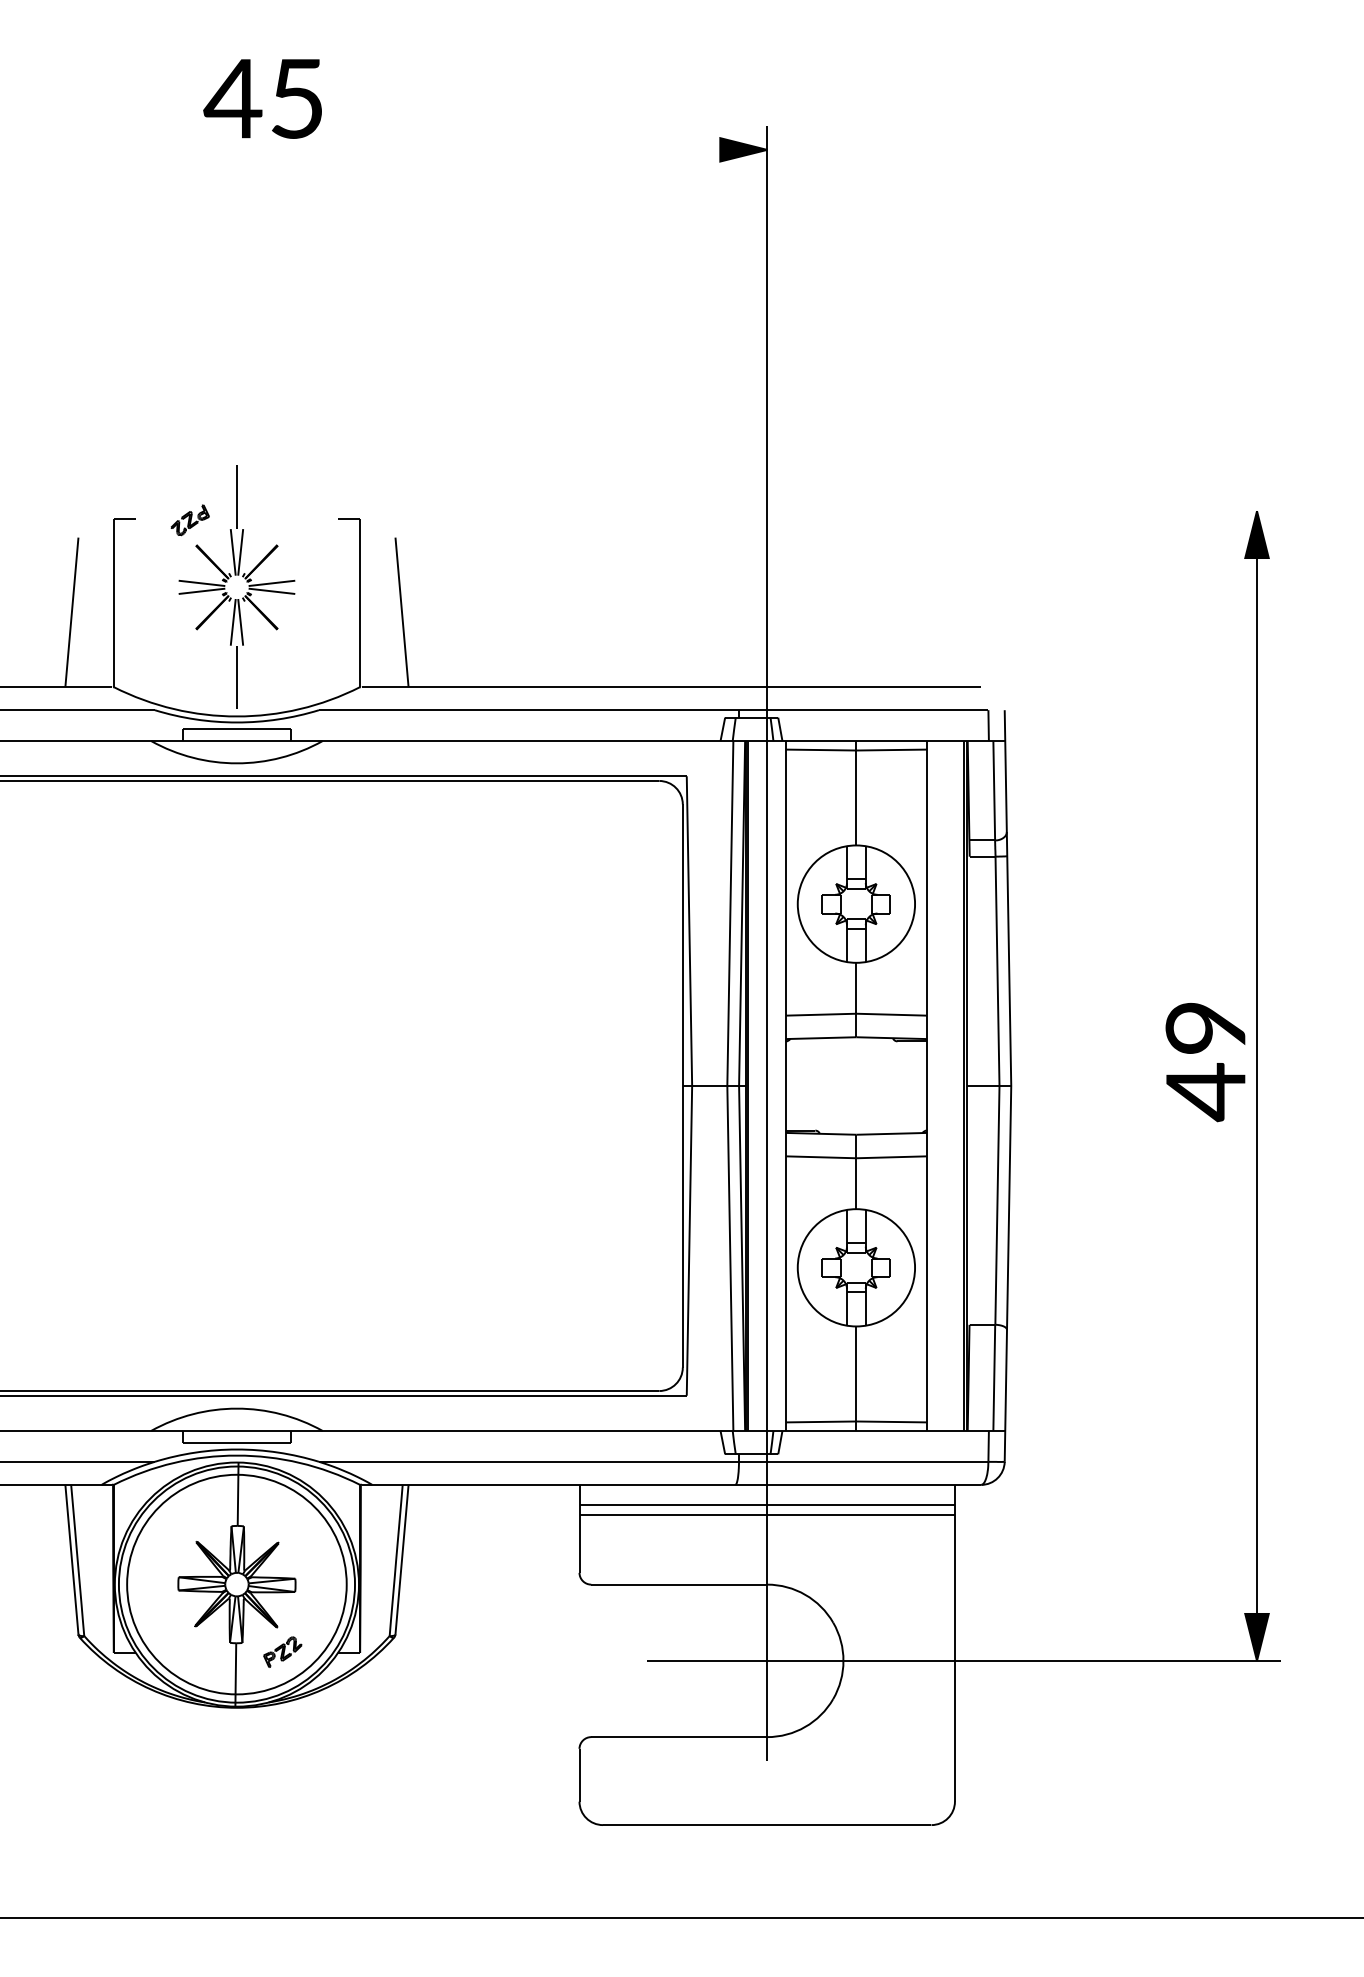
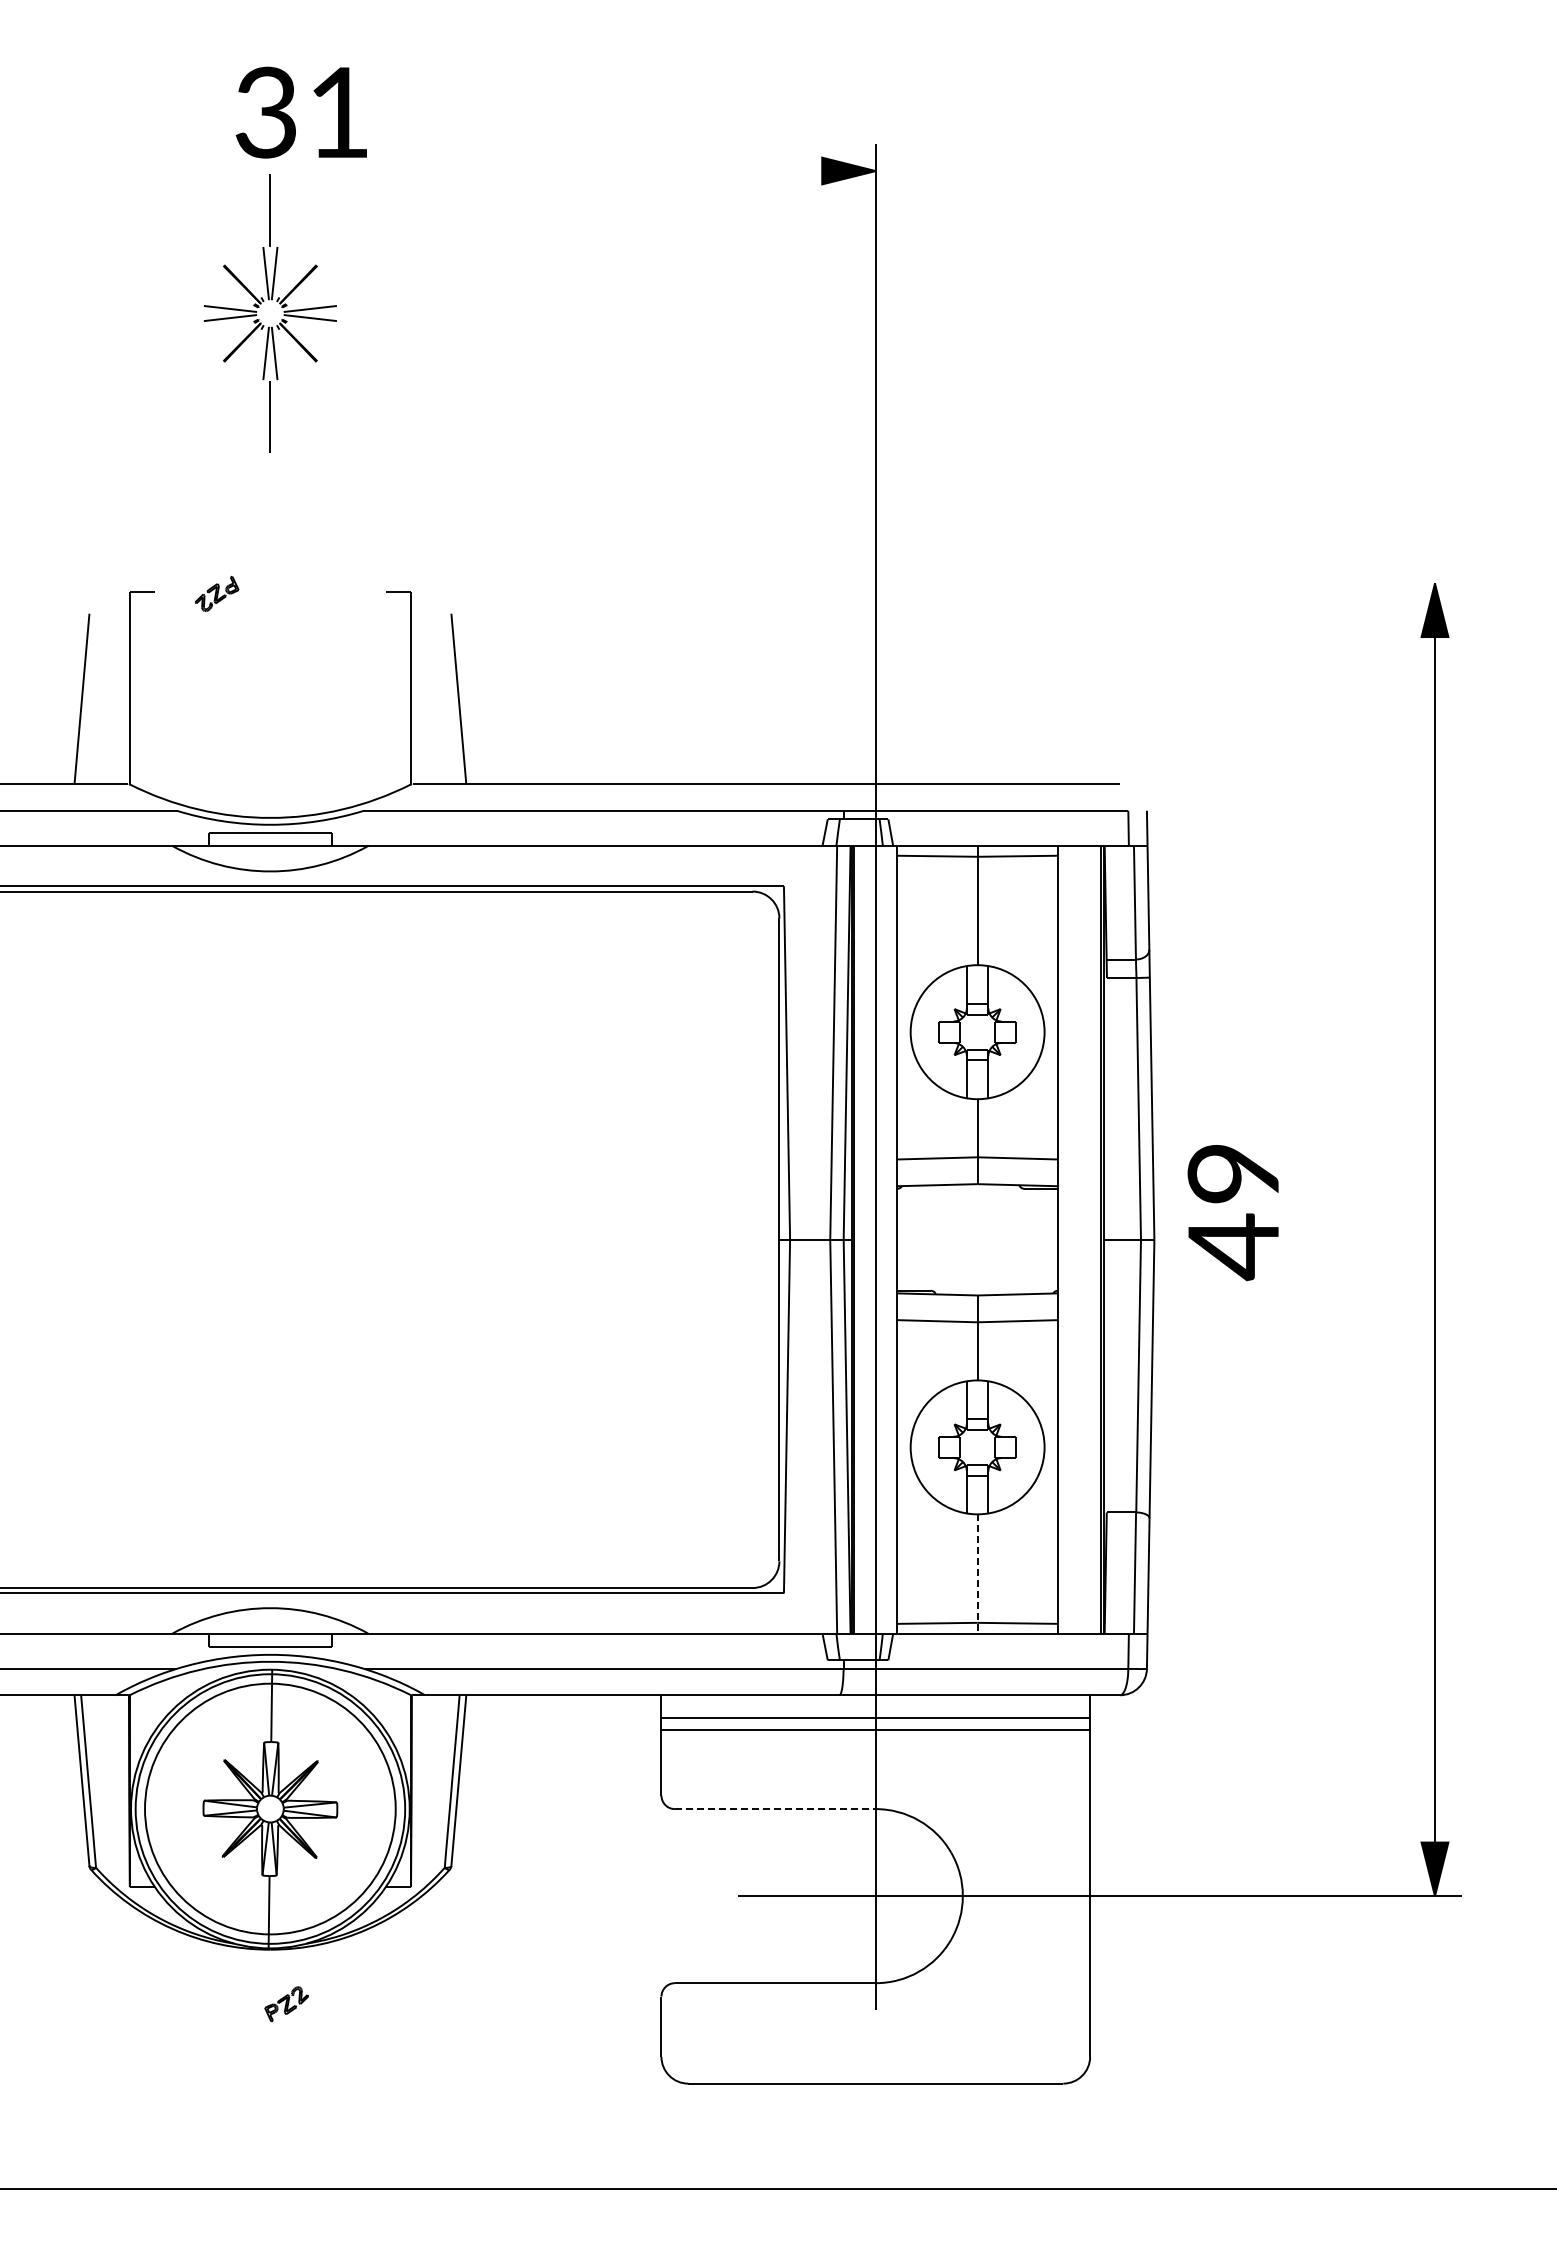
text: (262, 98) -> (299, 112), 45 -> 31
part: (227, 582) -> (259, 307), moved
text: (1204, 1062) -> (1232, 1213), moved
line: (856, 1378) -> (977, 1573), solid -> dashed
line: (679, 1584) -> (775, 1809), solid -> dashed
part: (282, 1652) -> (286, 2004), moved

